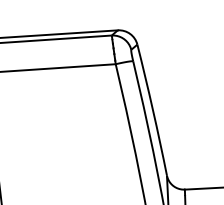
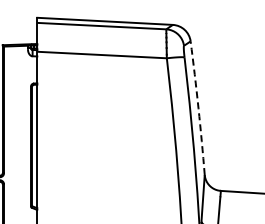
arc: (153, 110) -> (198, 108), solid -> dashed

